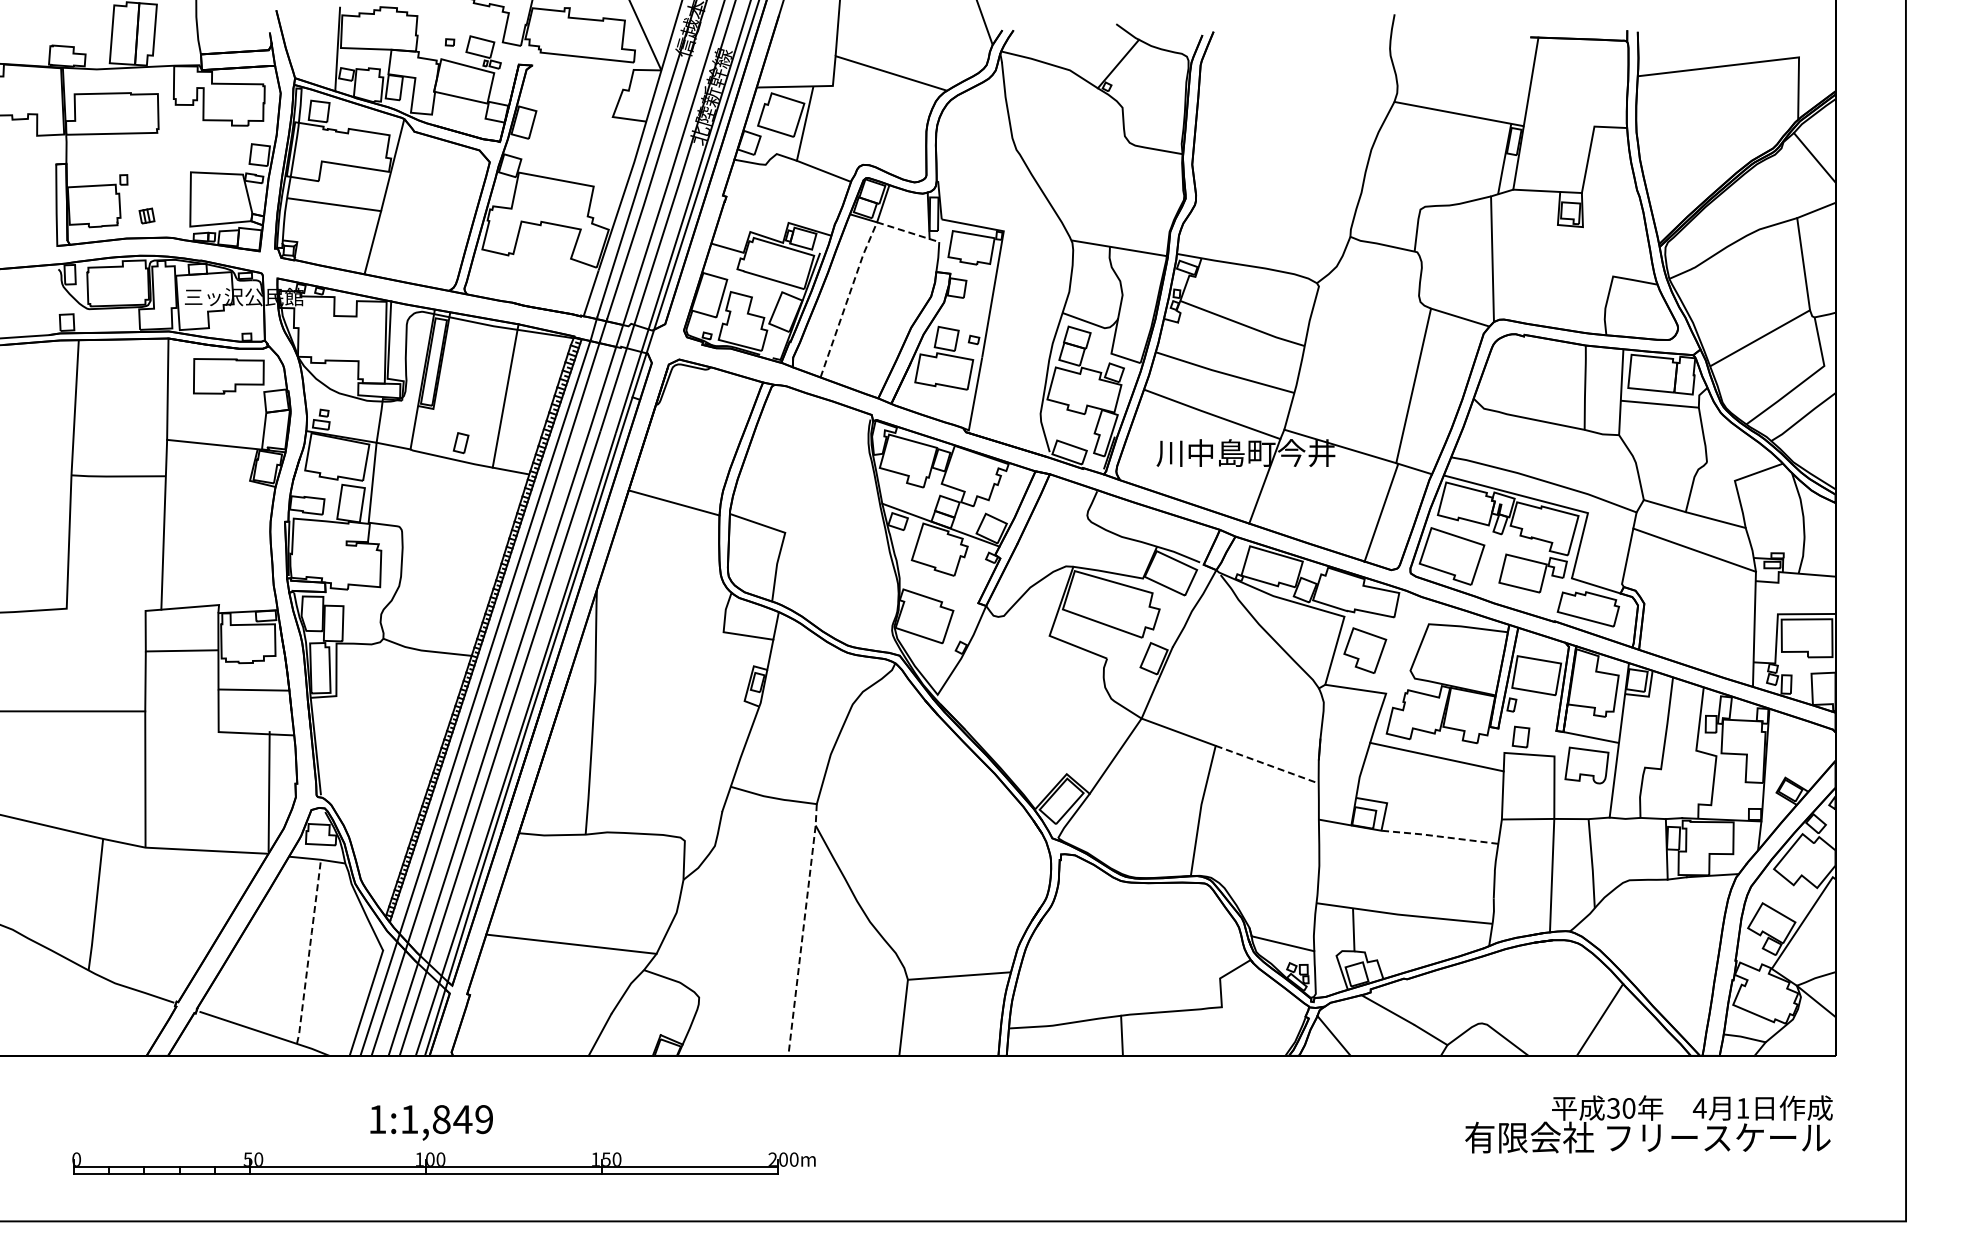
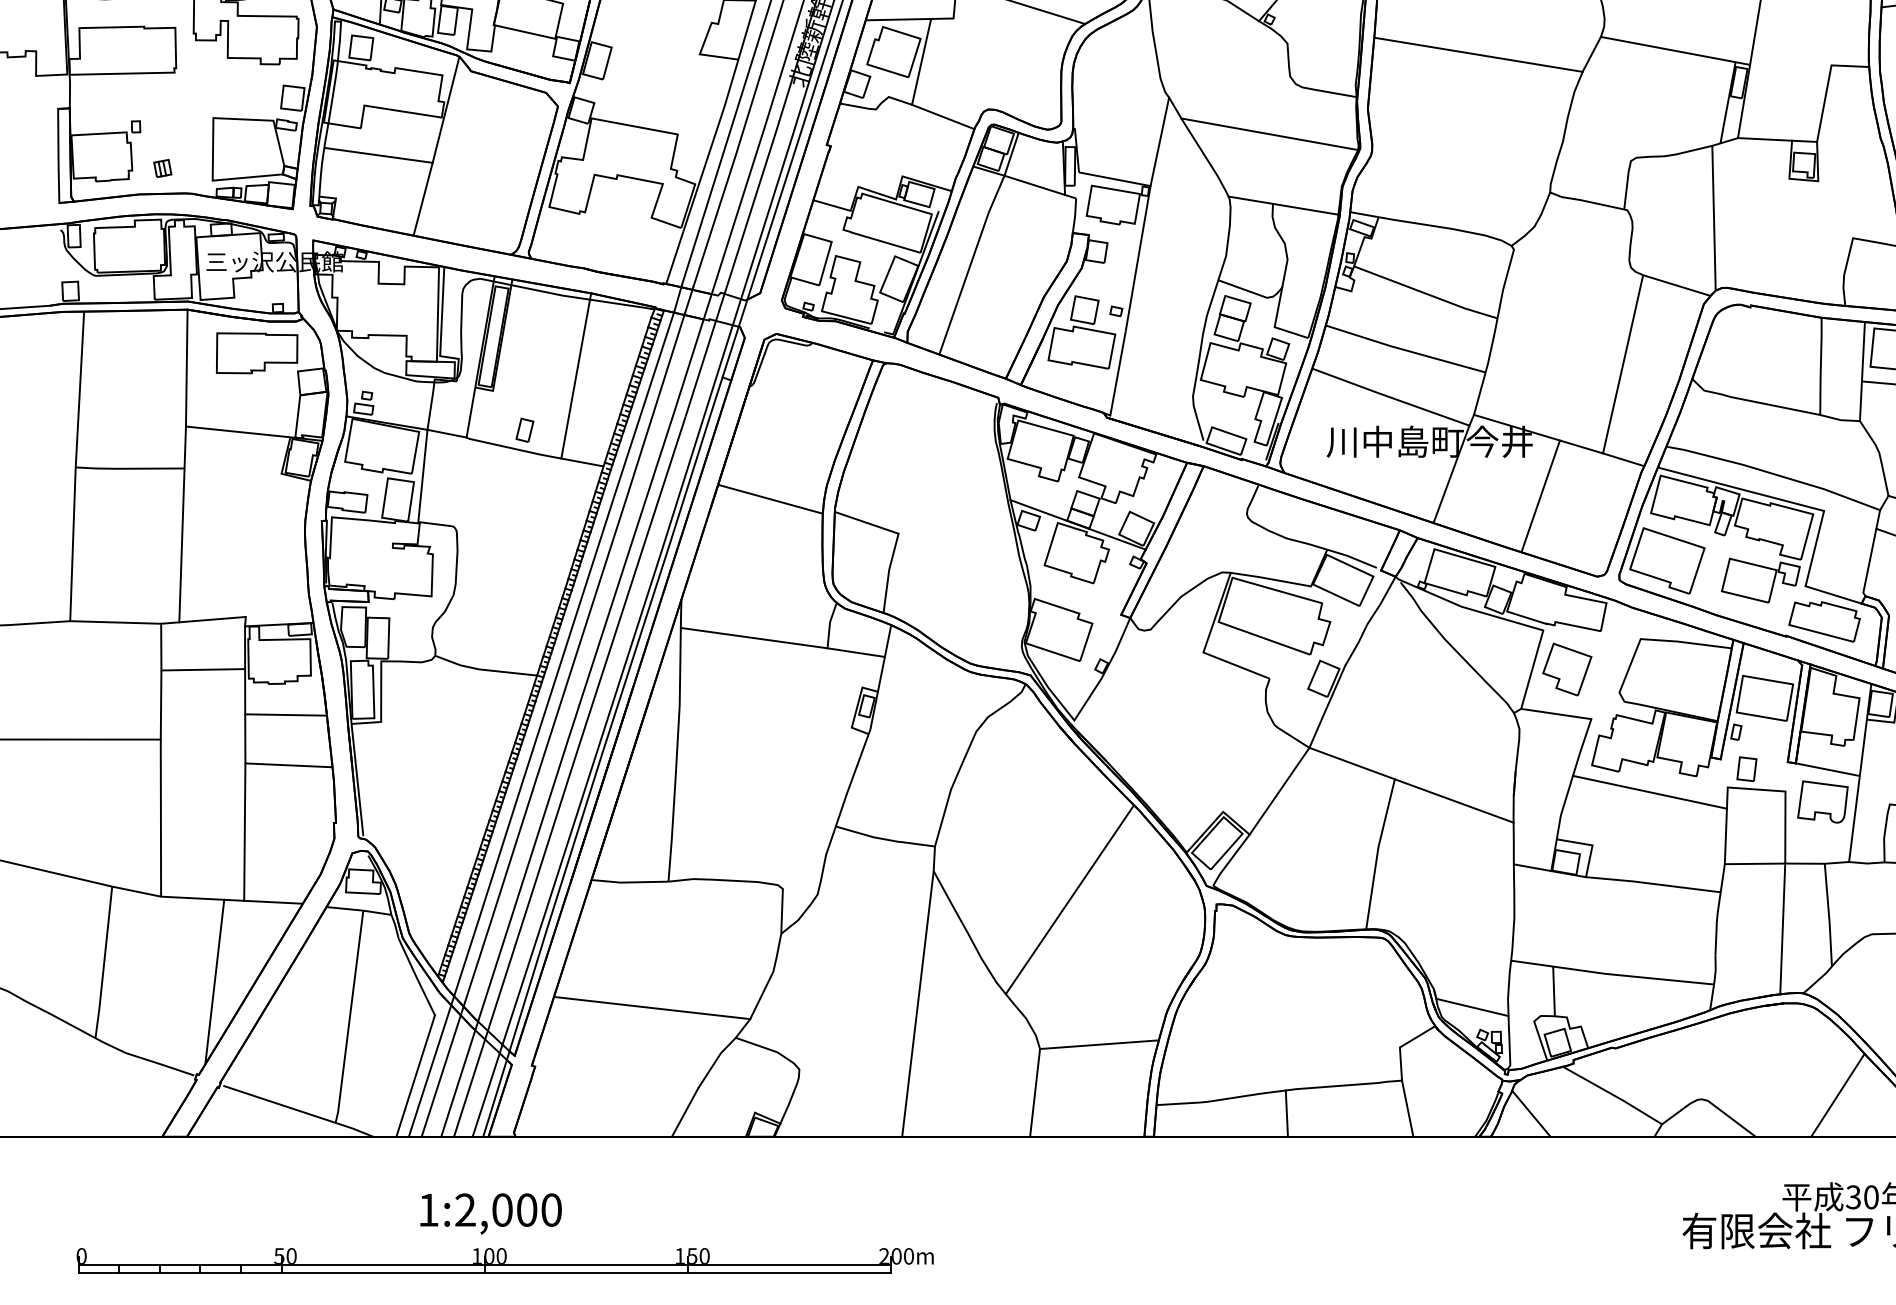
line: (1287, 117) -> (1477, 54), added
line: (1106, 186) -> (1268, 134), added
line: (1011, 192) -> (1159, 141), added
line: (858, 267) -> (983, 227), dashed -> solid
line: (1380, 513) -> (1539, 496), moved
line: (105, 609) -> (114, 622), added
line: (659, 623) -> (753, 638), added
line: (1267, 764) -> (1454, 800), dashed -> solid
line: (268, 791) -> (244, 831), moved
line: (1438, 836) -> (1651, 883), dashed -> solid
line: (933, 850) -> (1069, 899), added
line: (191, 921) -> (214, 981), added
line: (803, 929) -> (919, 991), dashed -> solid
line: (309, 951) -> (350, 1016), dashed -> solid
line: (1226, 1031) -> (1407, 1108), added
text: (446, 1119) -> (508, 1210), 1:1,849 -> 1:2,000

